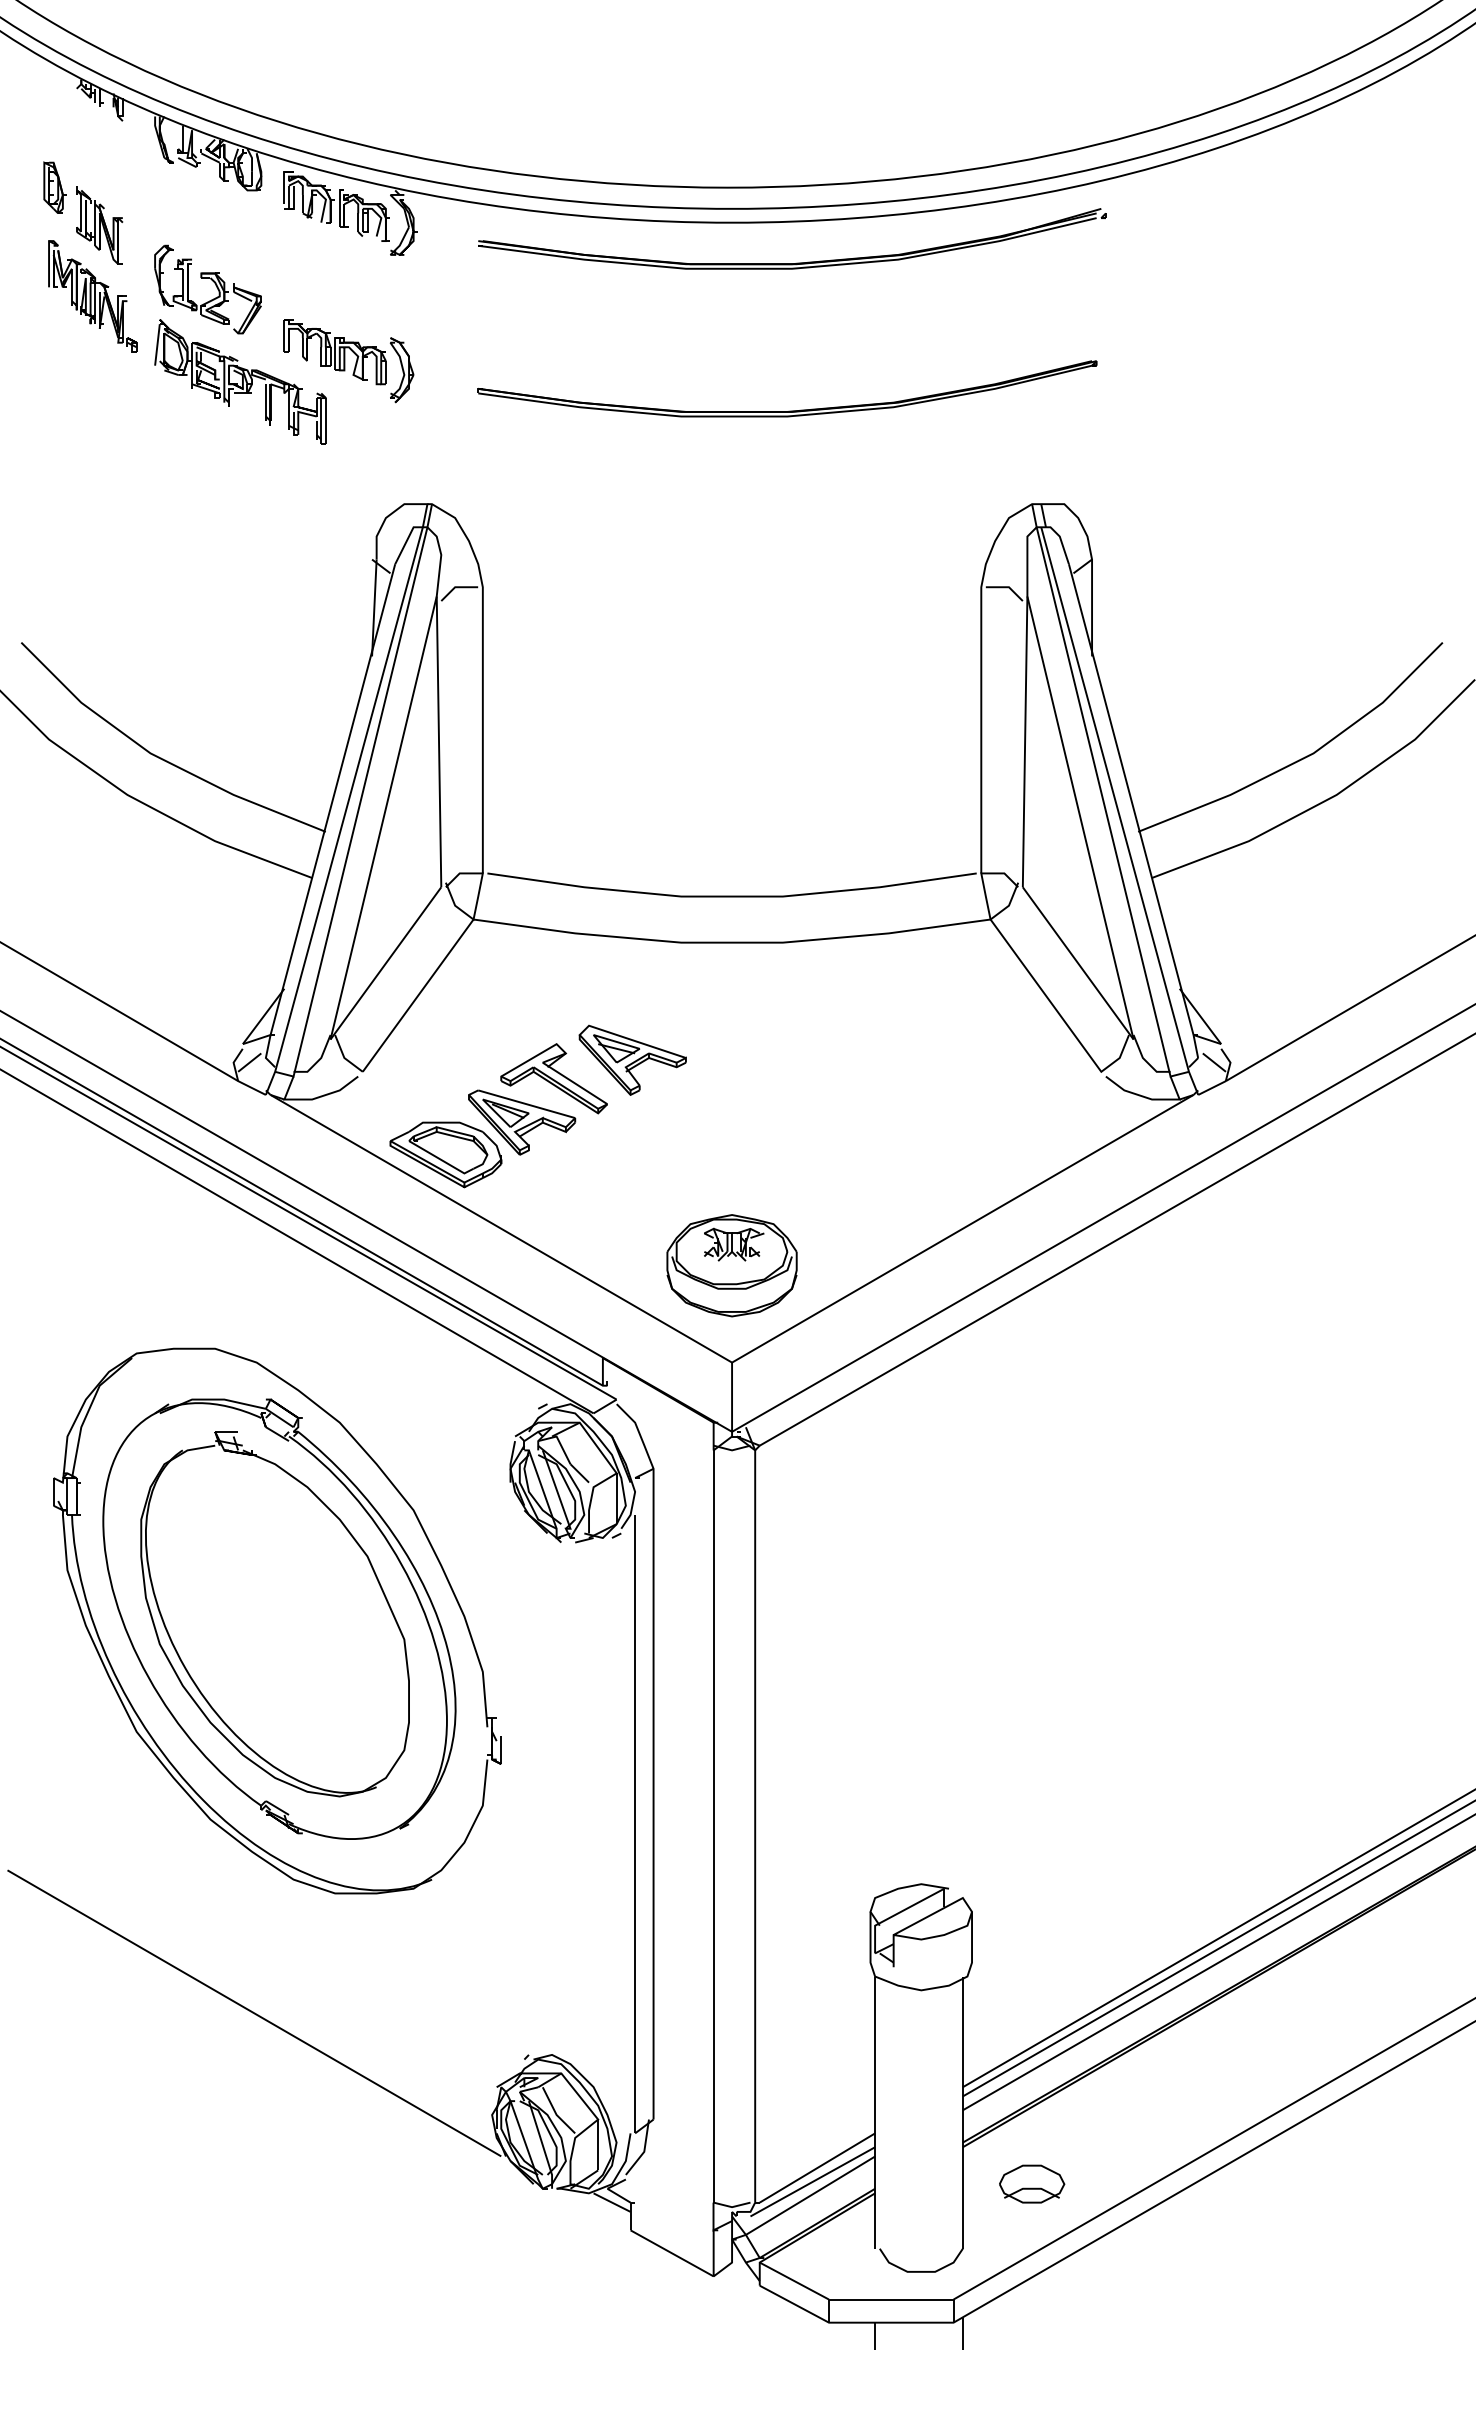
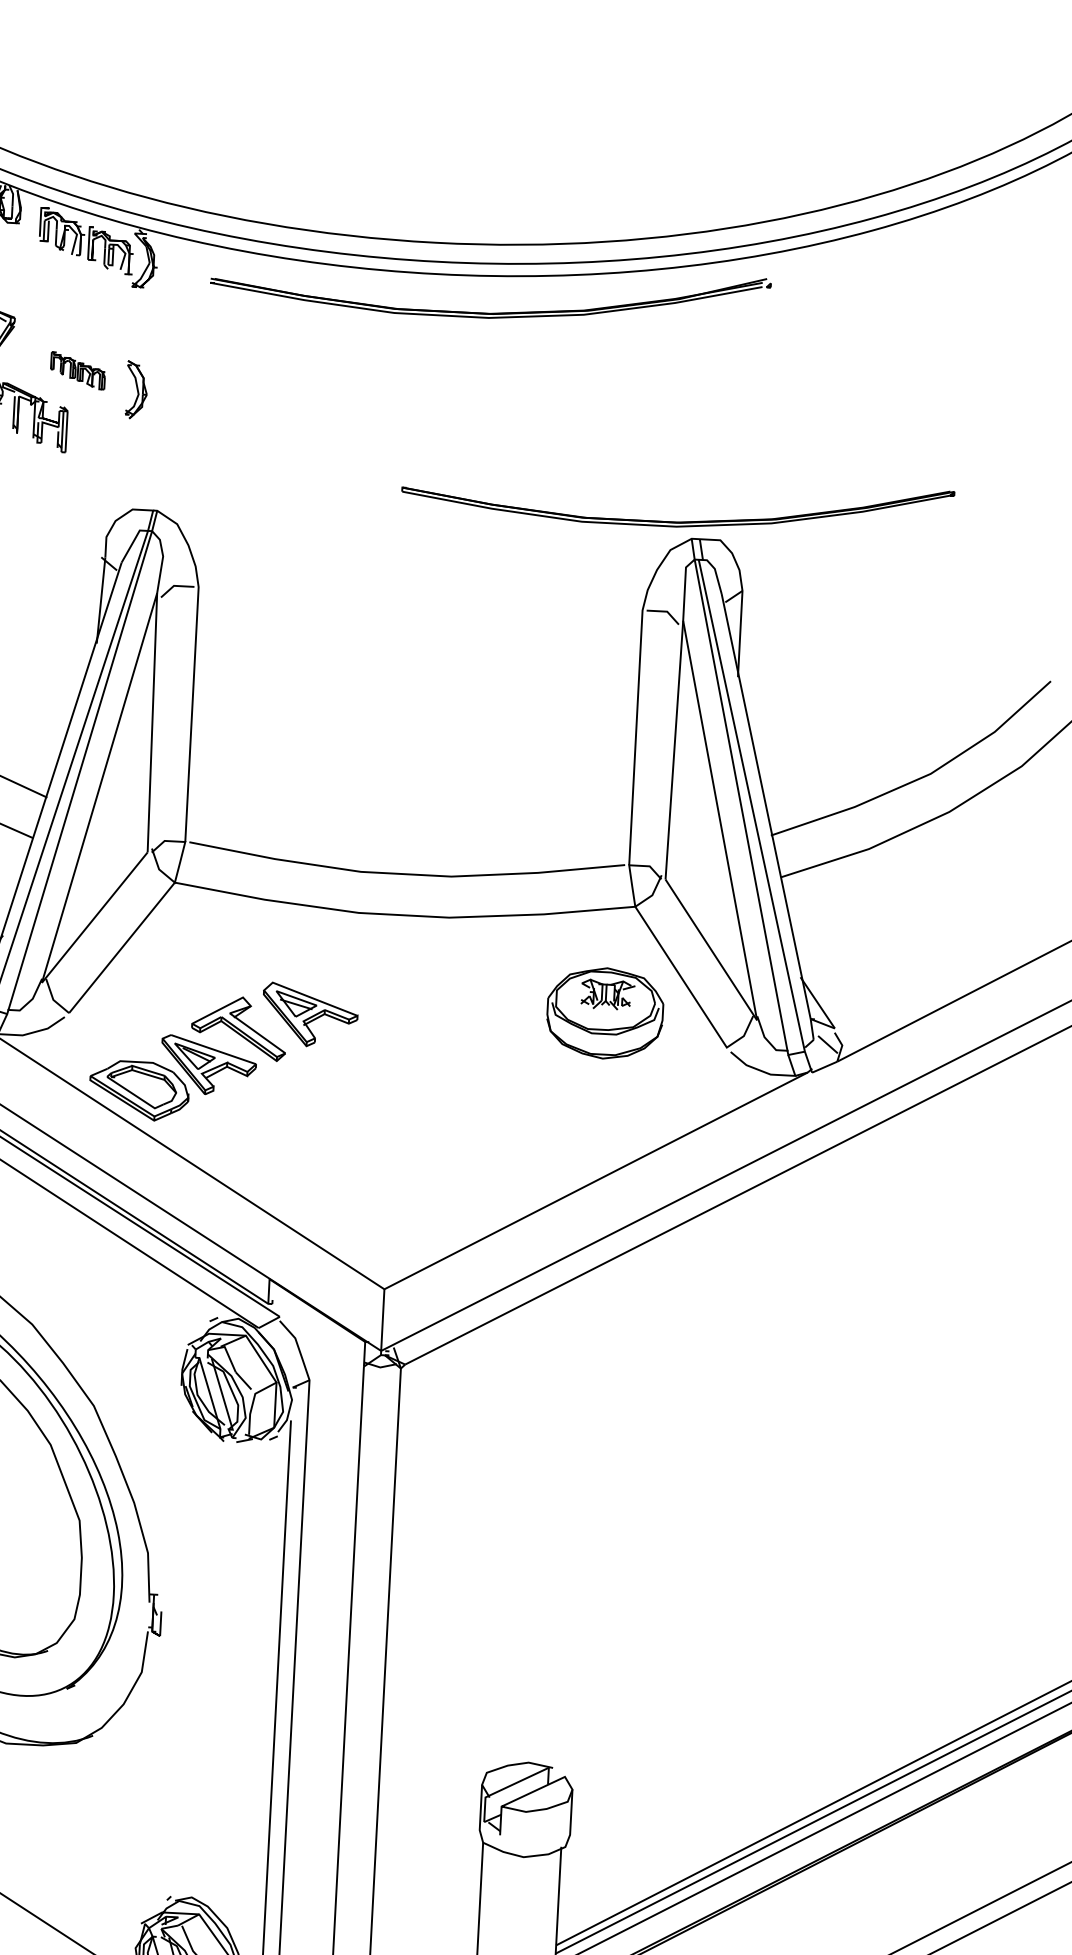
part: (334, 352) -> (77, 371), size x0.6
part: (788, 410) -> (677, 521), moved
part: (731, 1265) -> (604, 1013), moved

